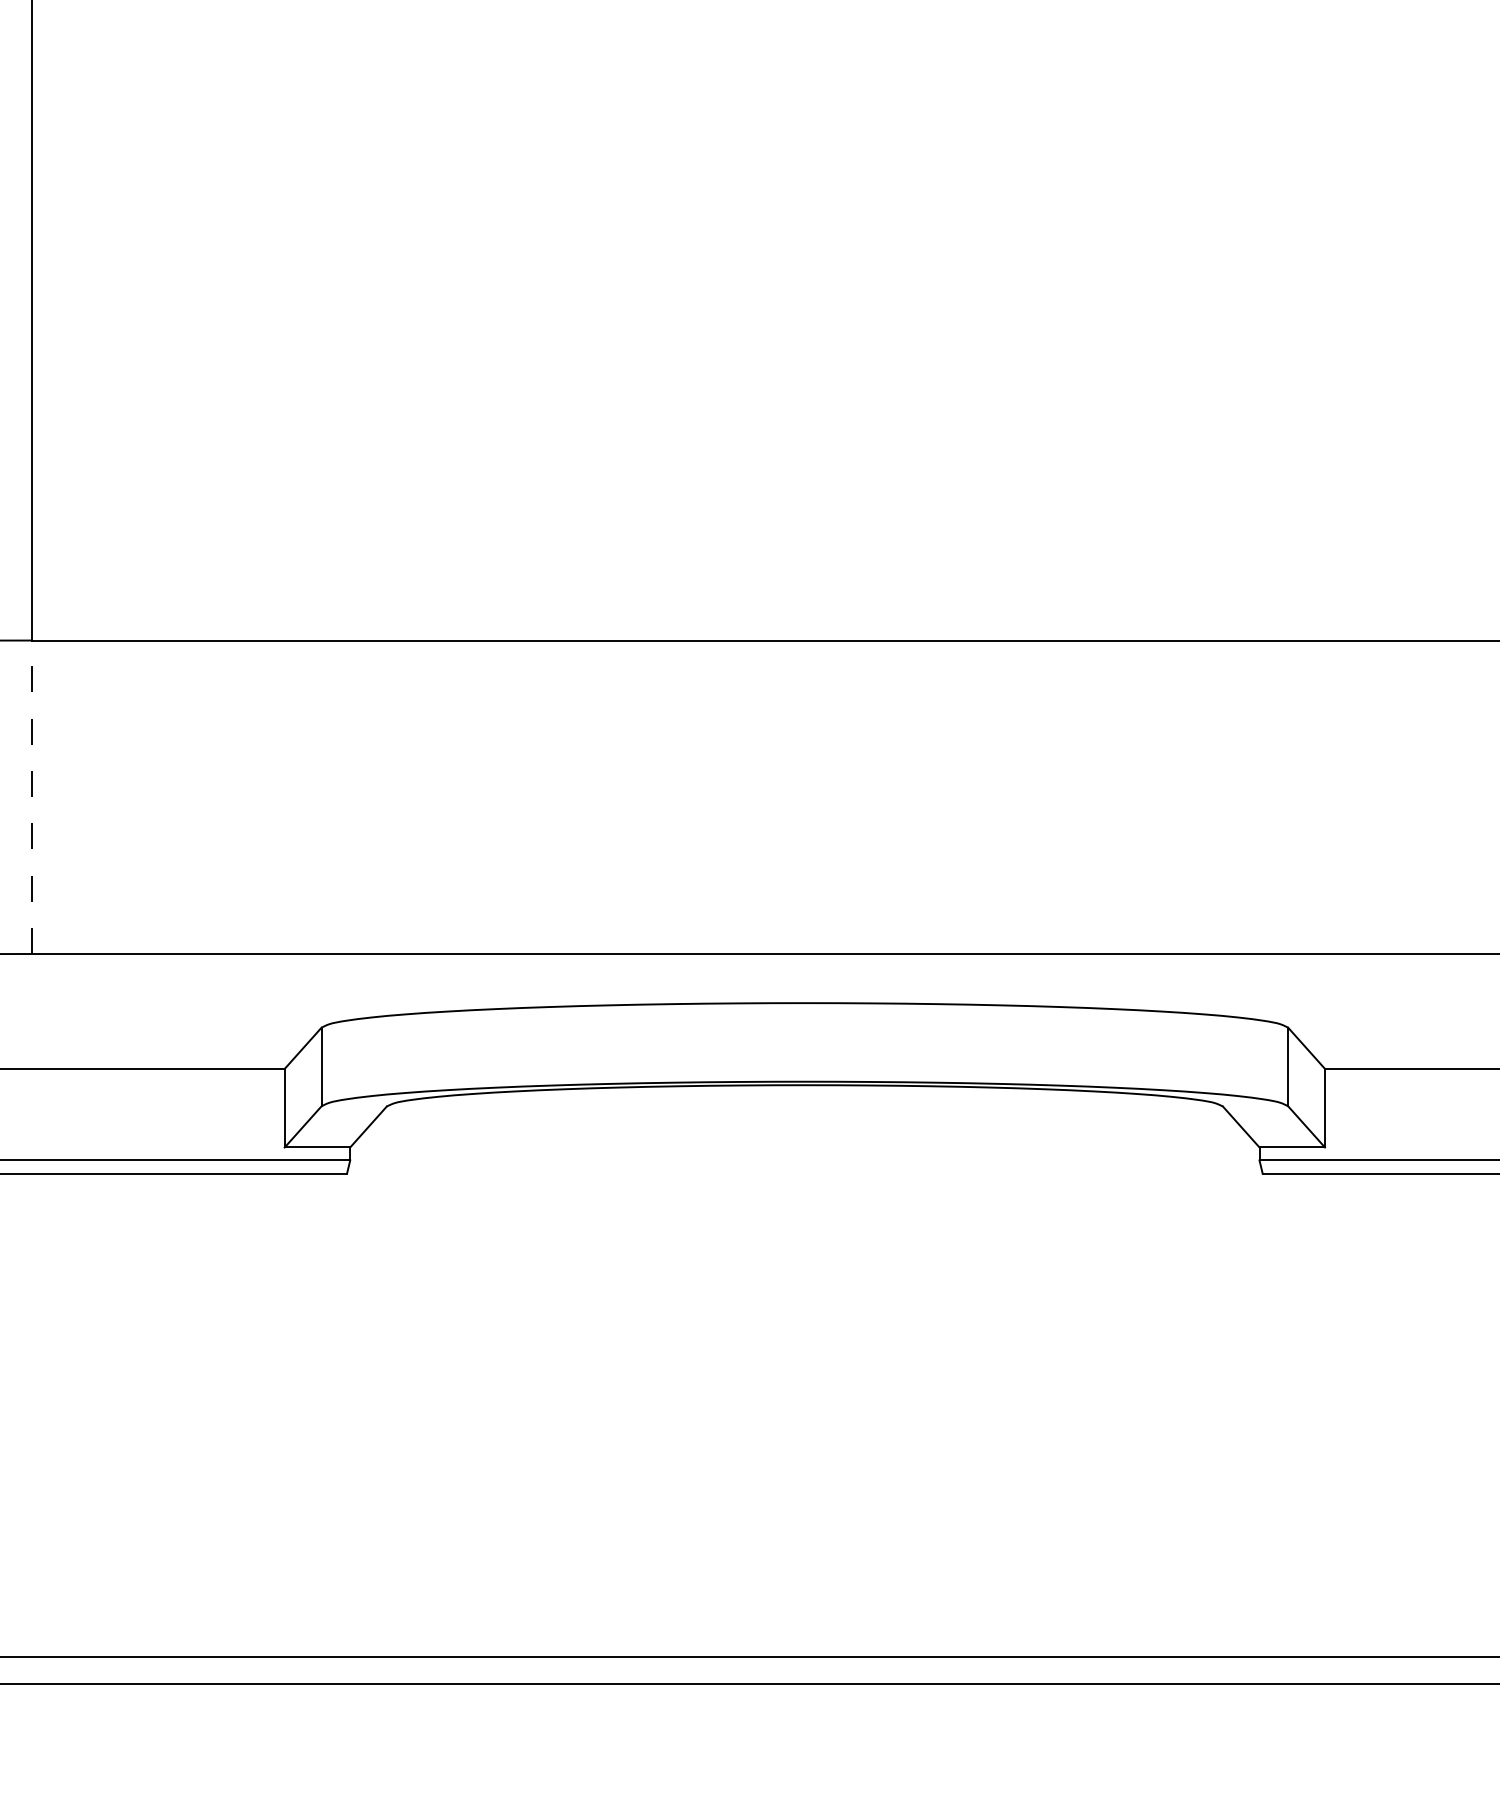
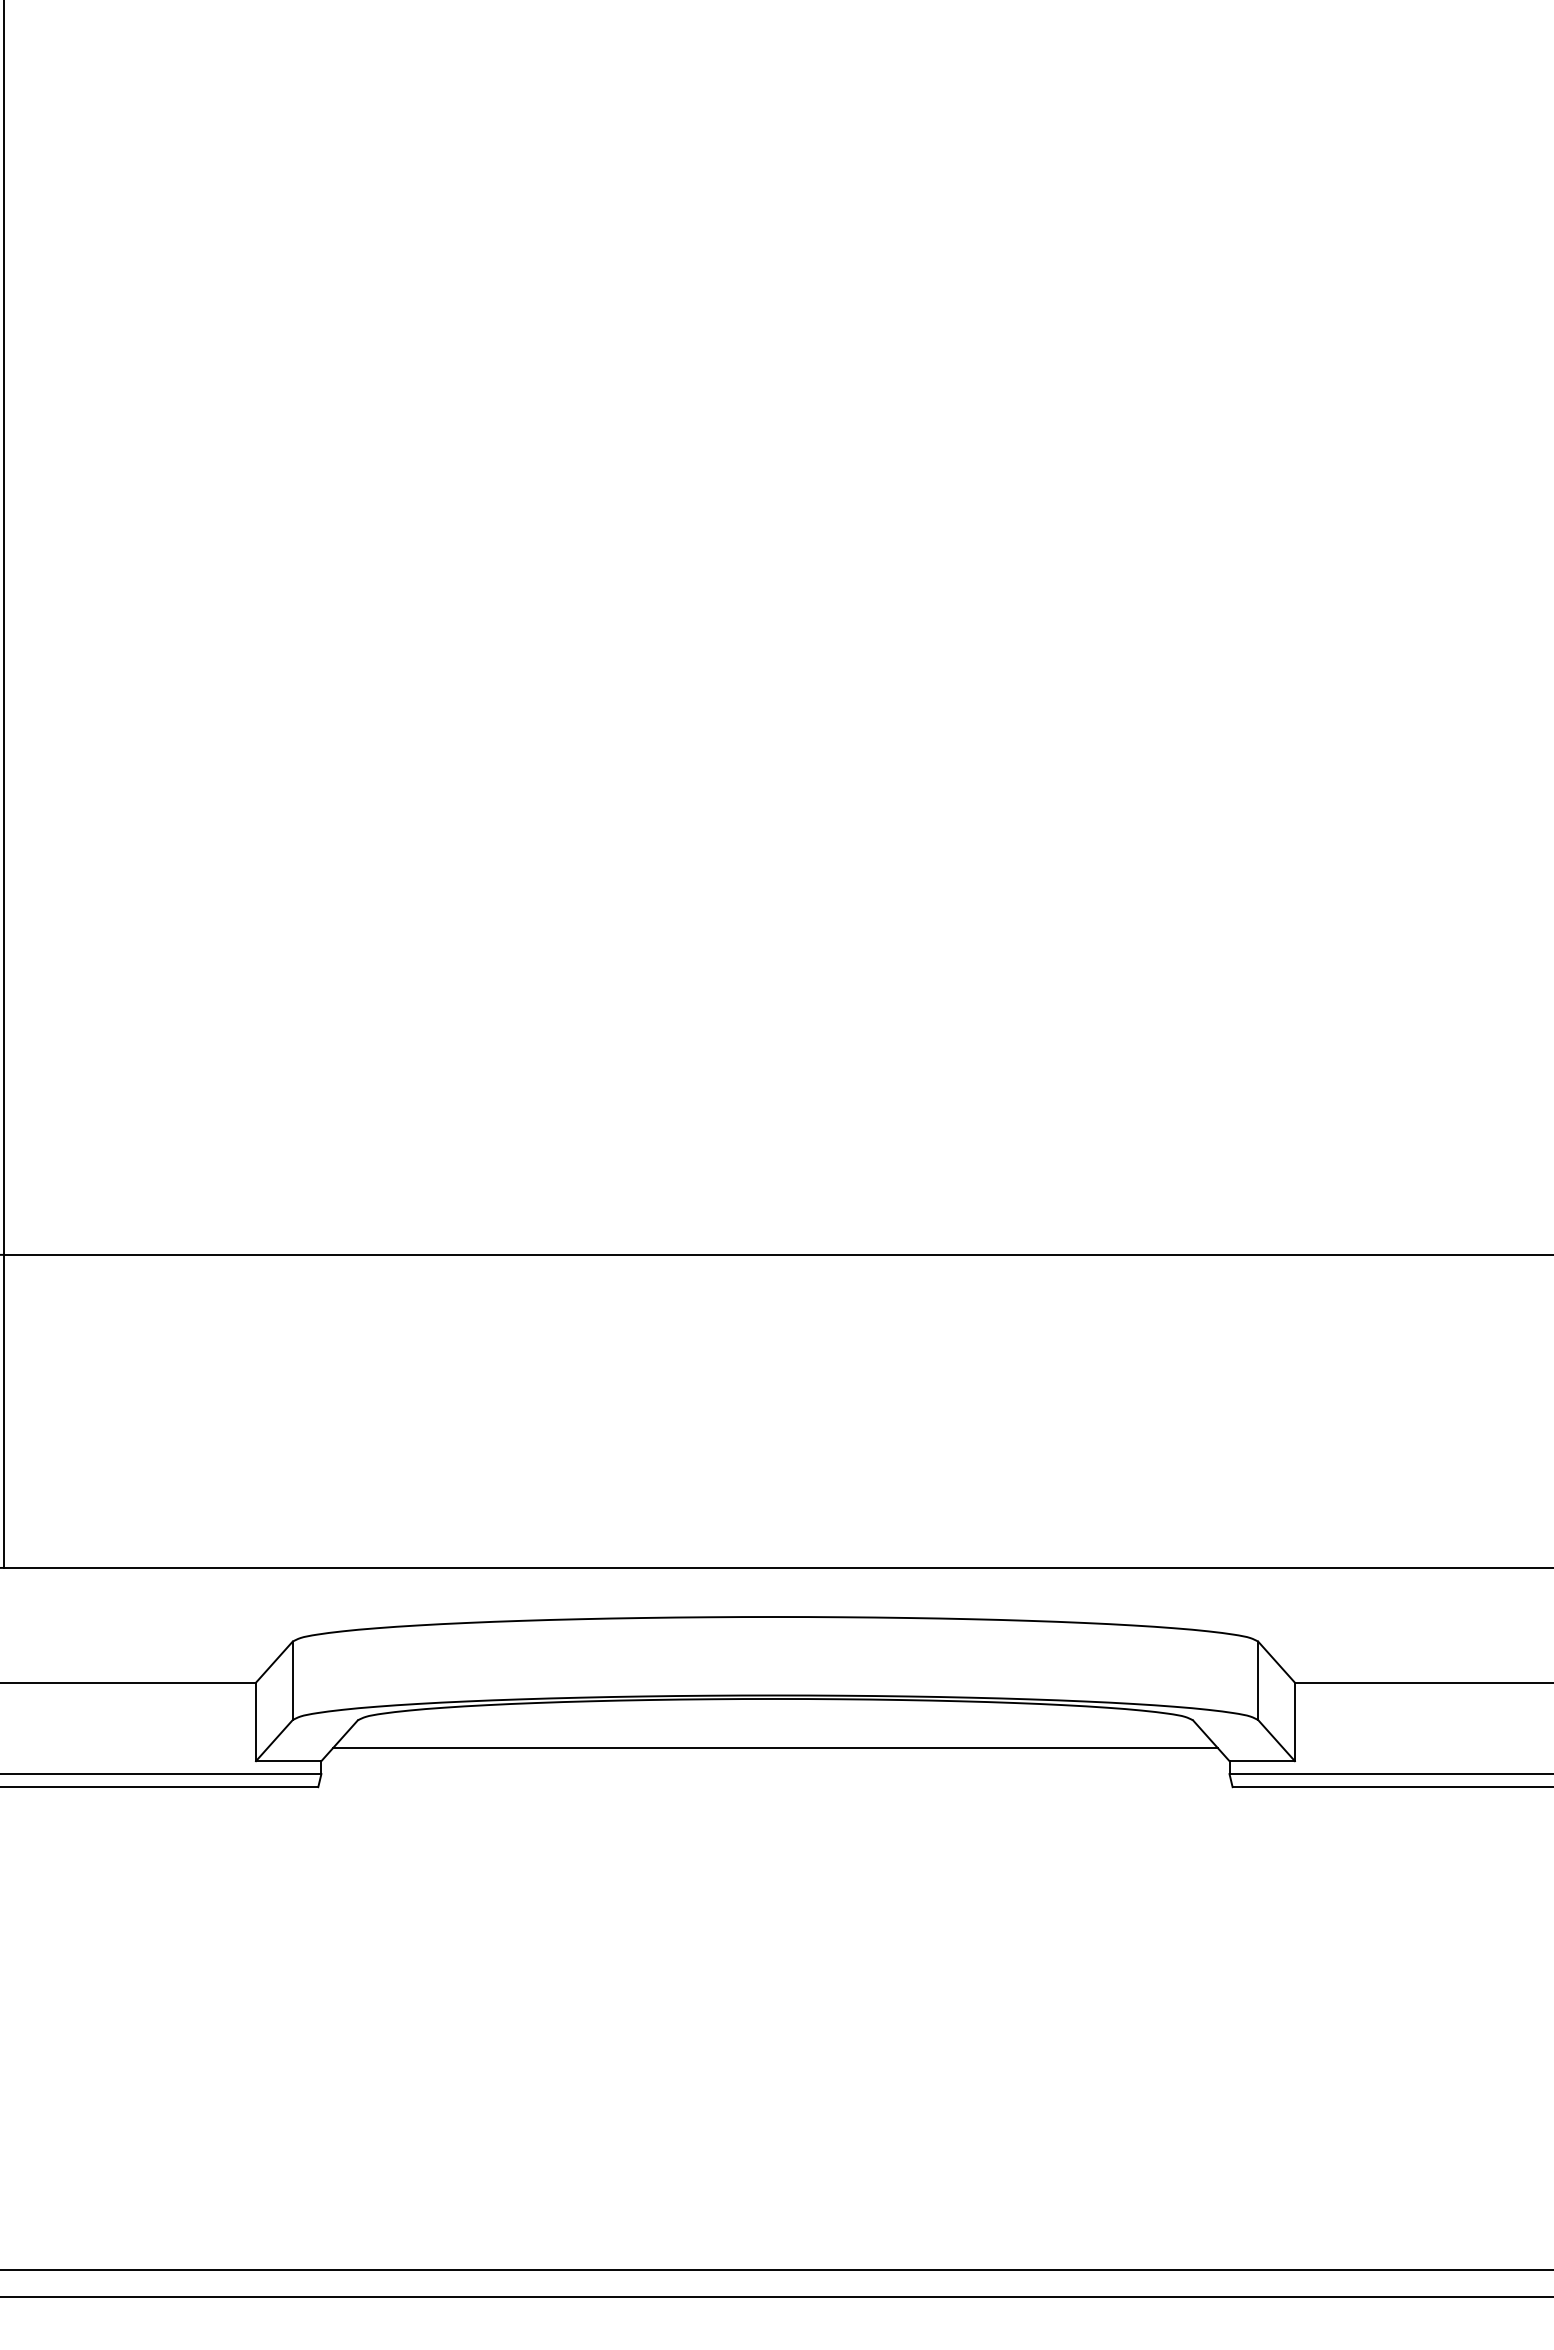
line: (32, 797) -> (4, 1411), dashed -> solid
line: (804, 1133) -> (775, 1747), added

